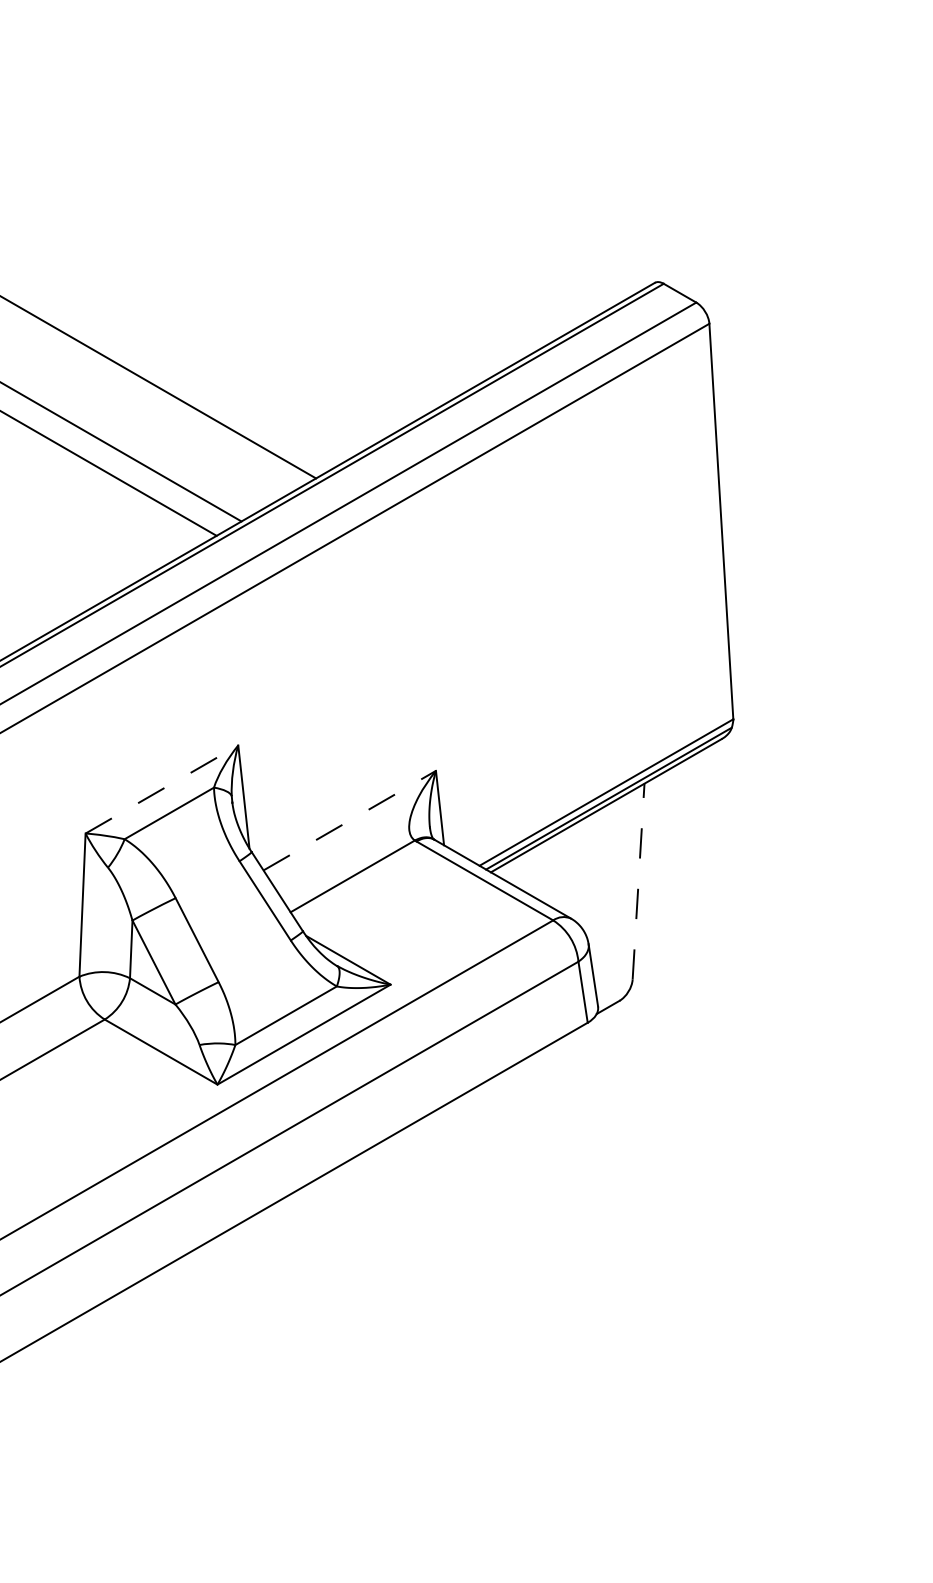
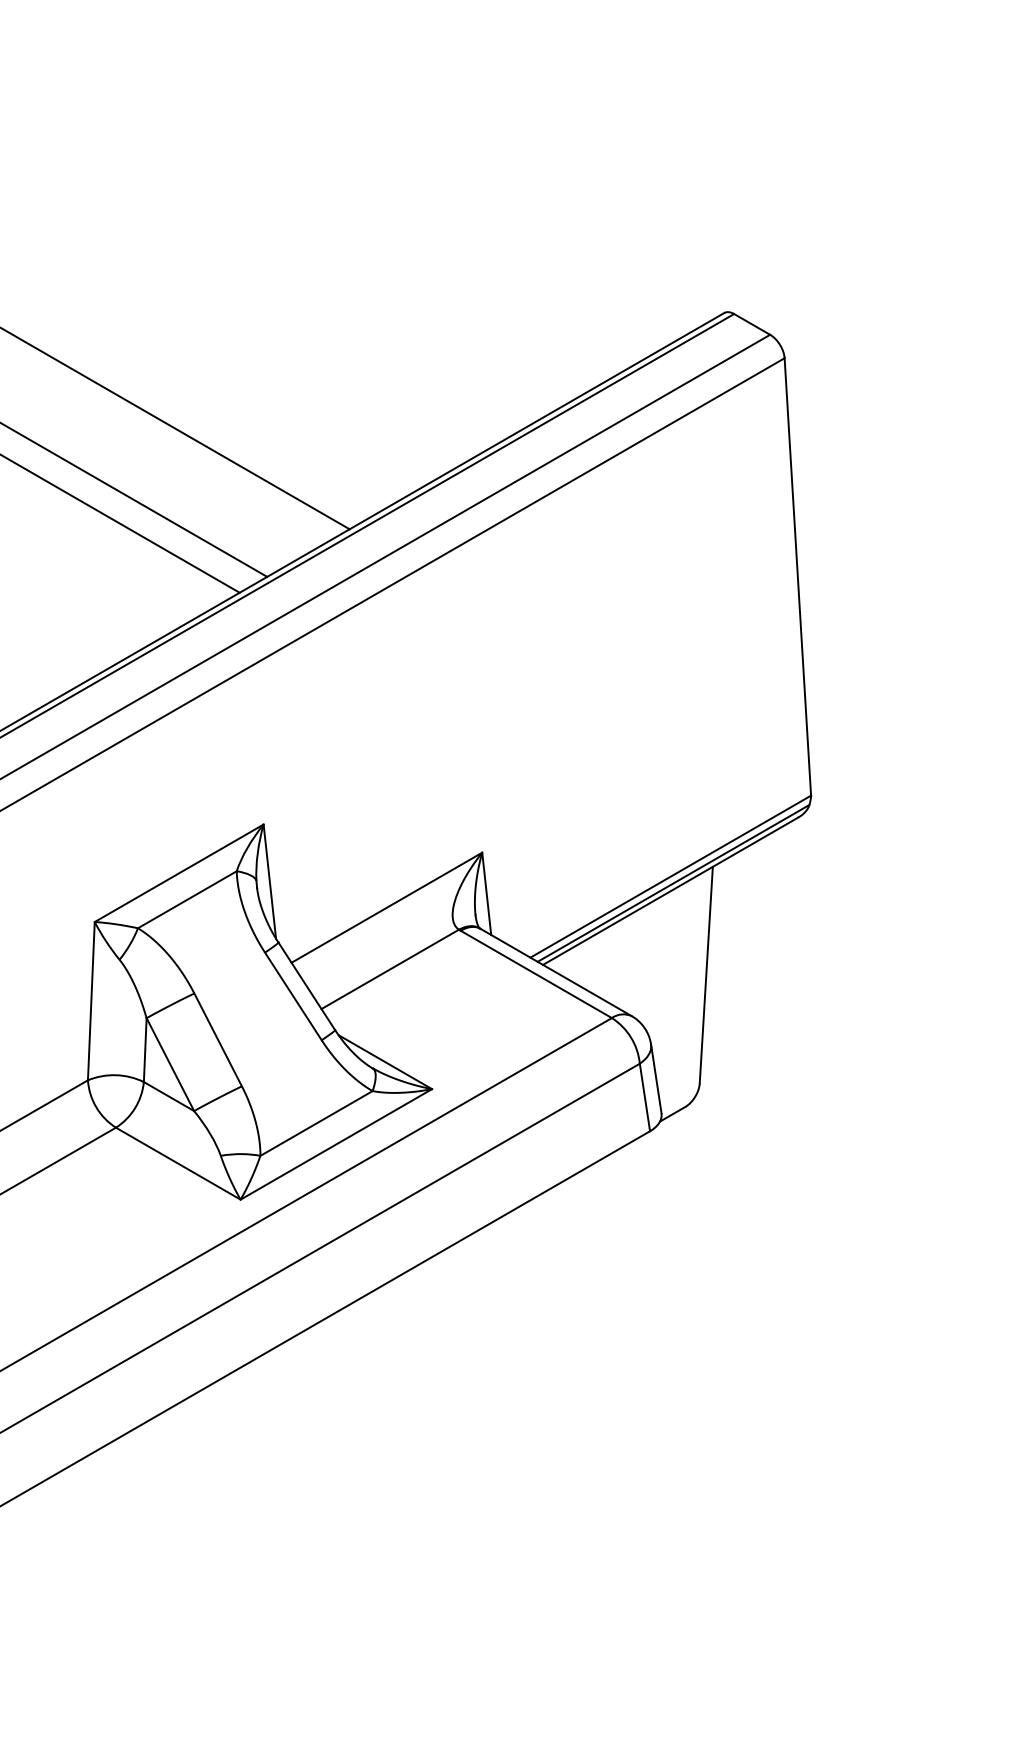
line: (162, 789) -> (179, 873), dashed -> solid
line: (349, 820) -> (386, 907), dashed -> solid
line: (638, 881) -> (706, 975), dashed -> solid

